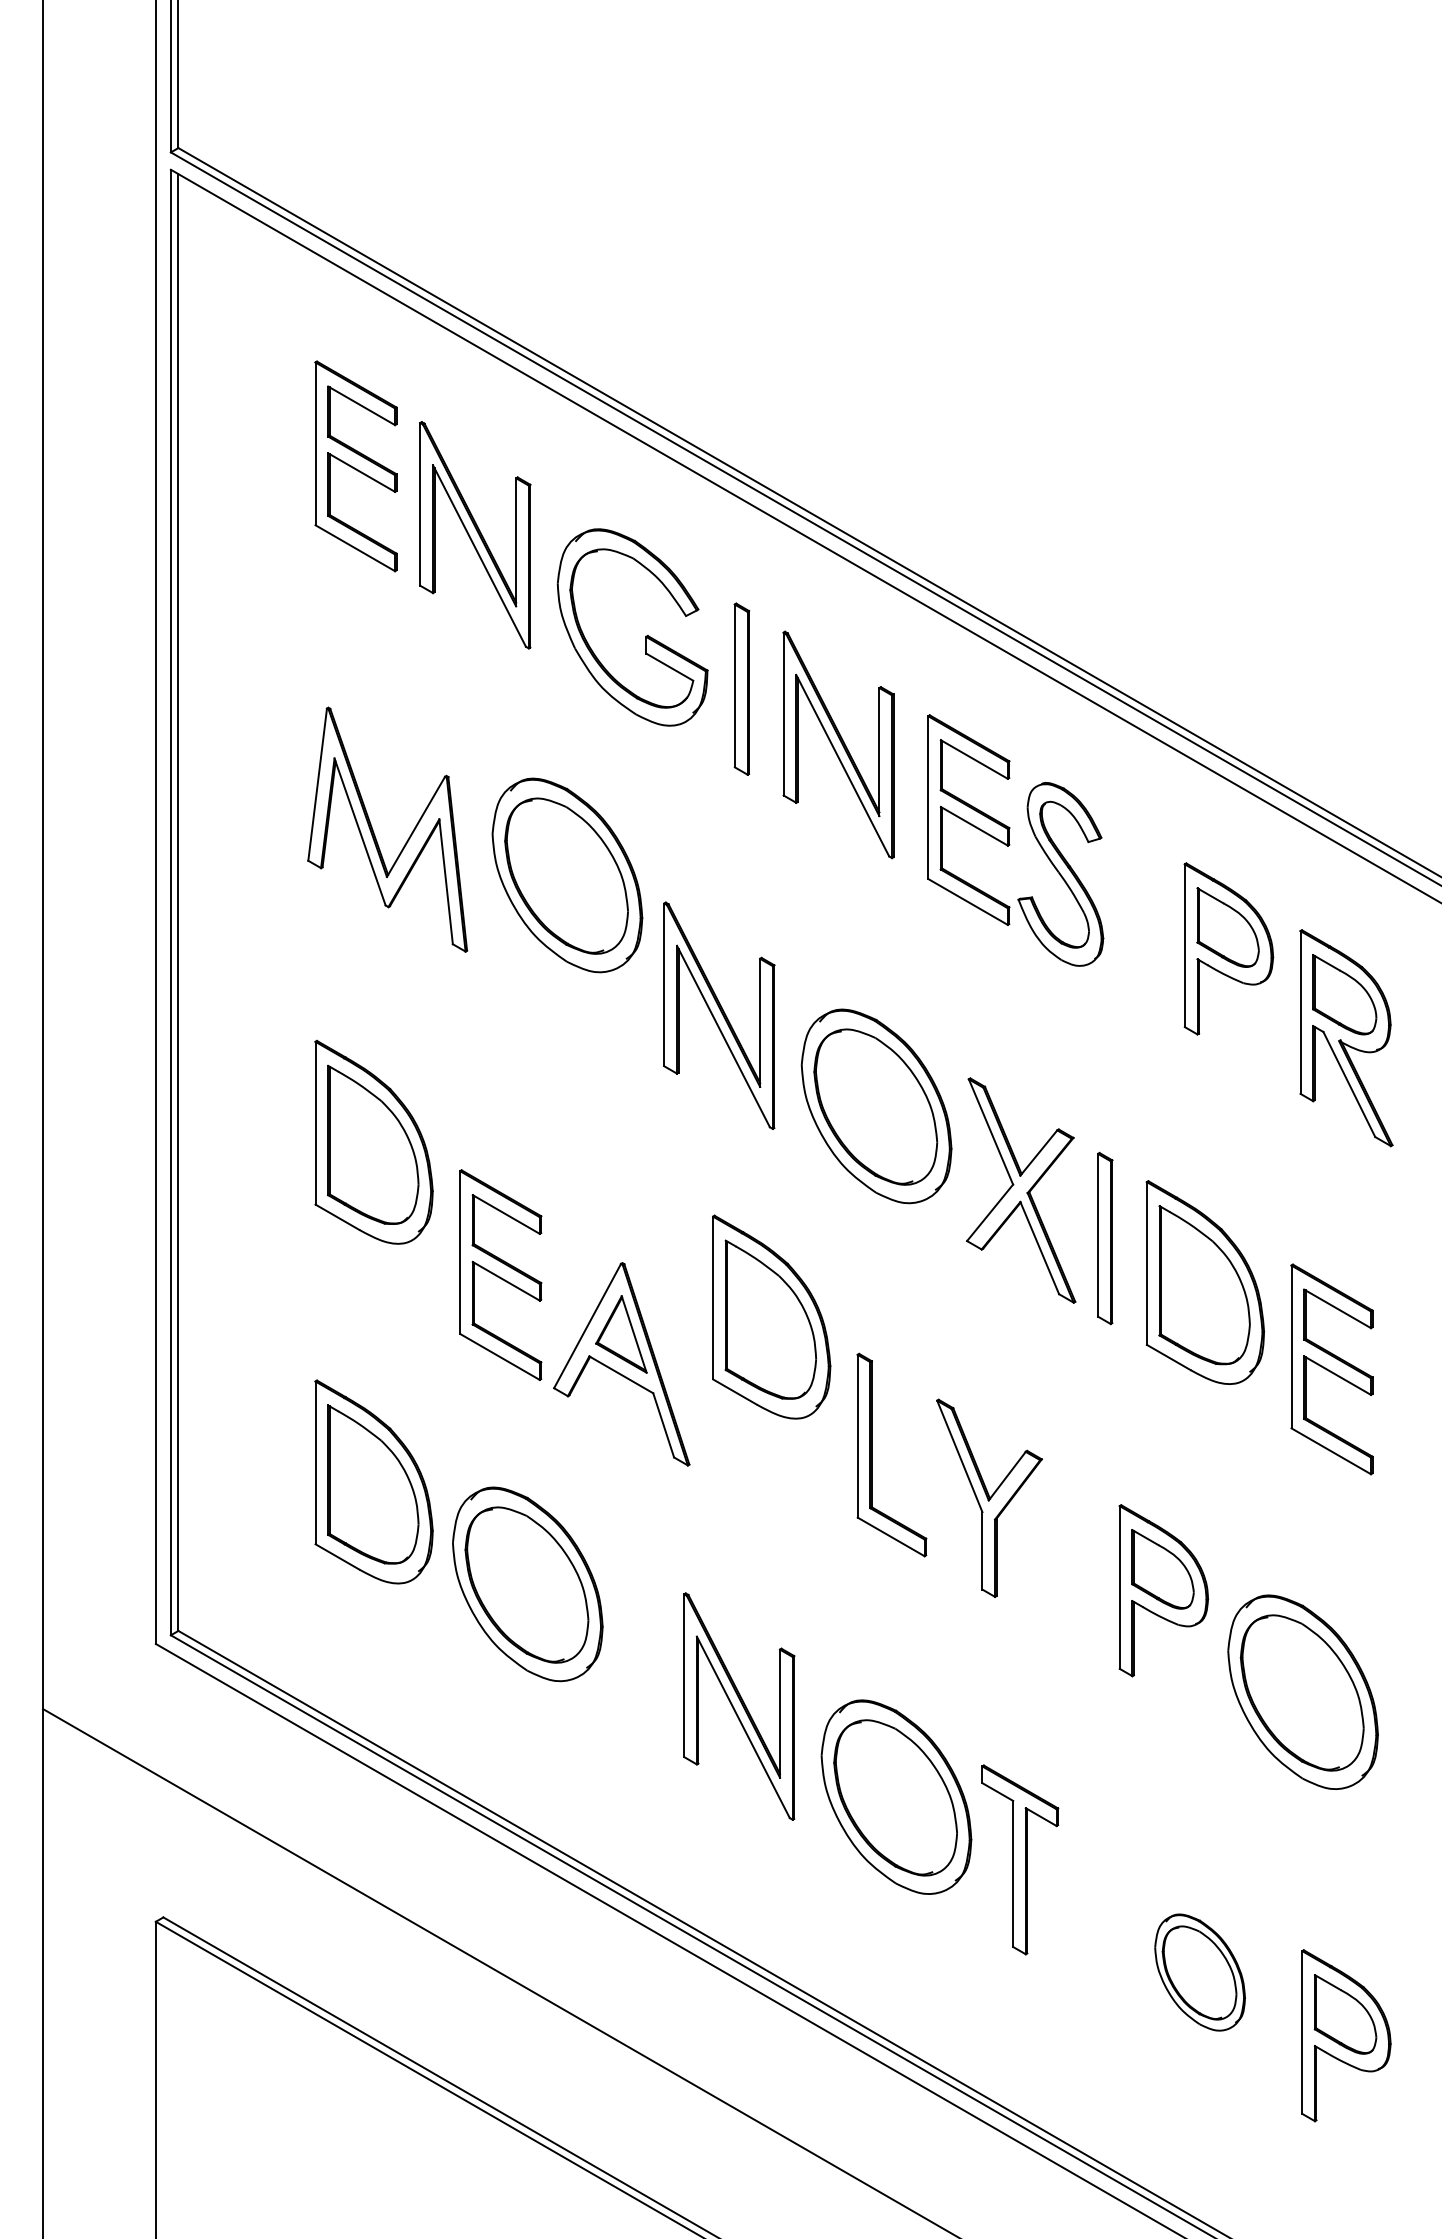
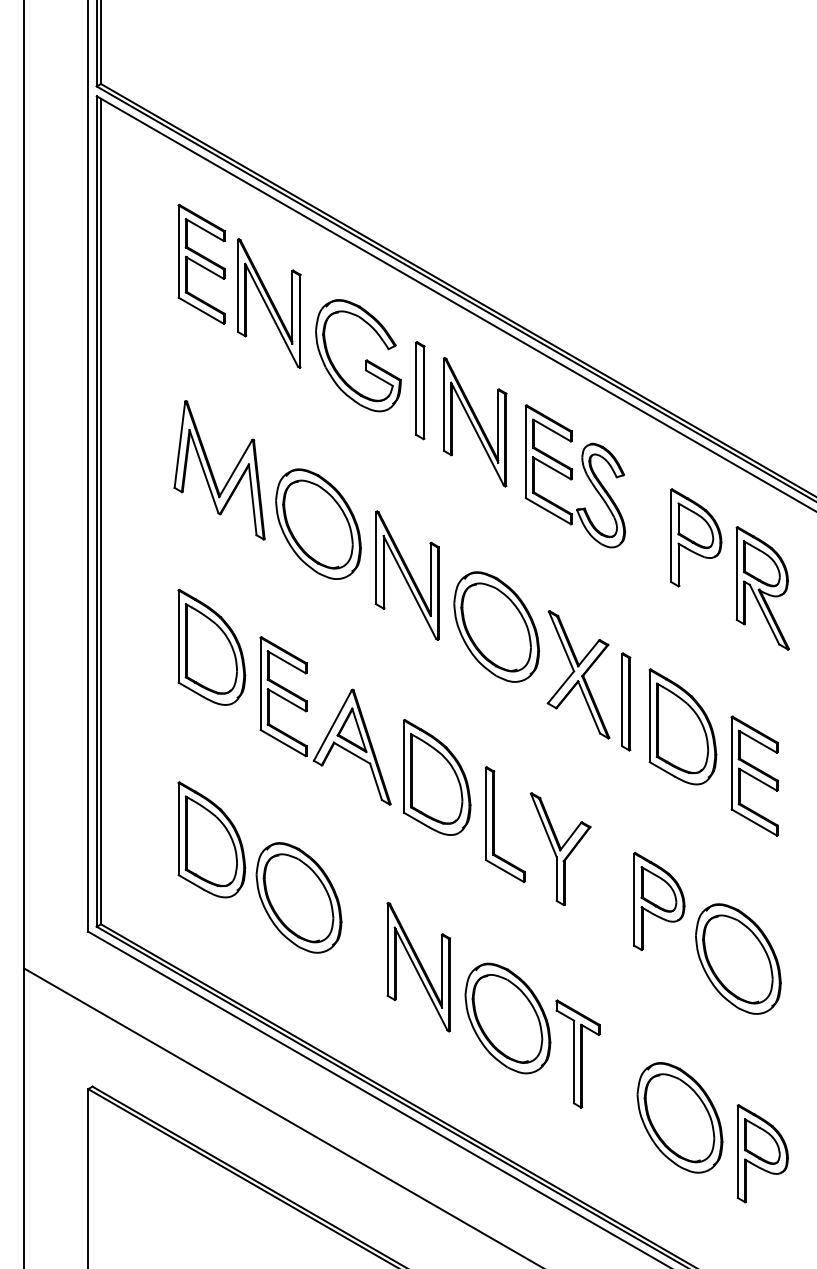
part: (567, 874) -> (318, 523), moved
part: (770, 1317) -> (436, 777), moved
part: (585, 1325) -> (331, 725), moved
part: (1199, 1971) -> (679, 1117), size x1.67

